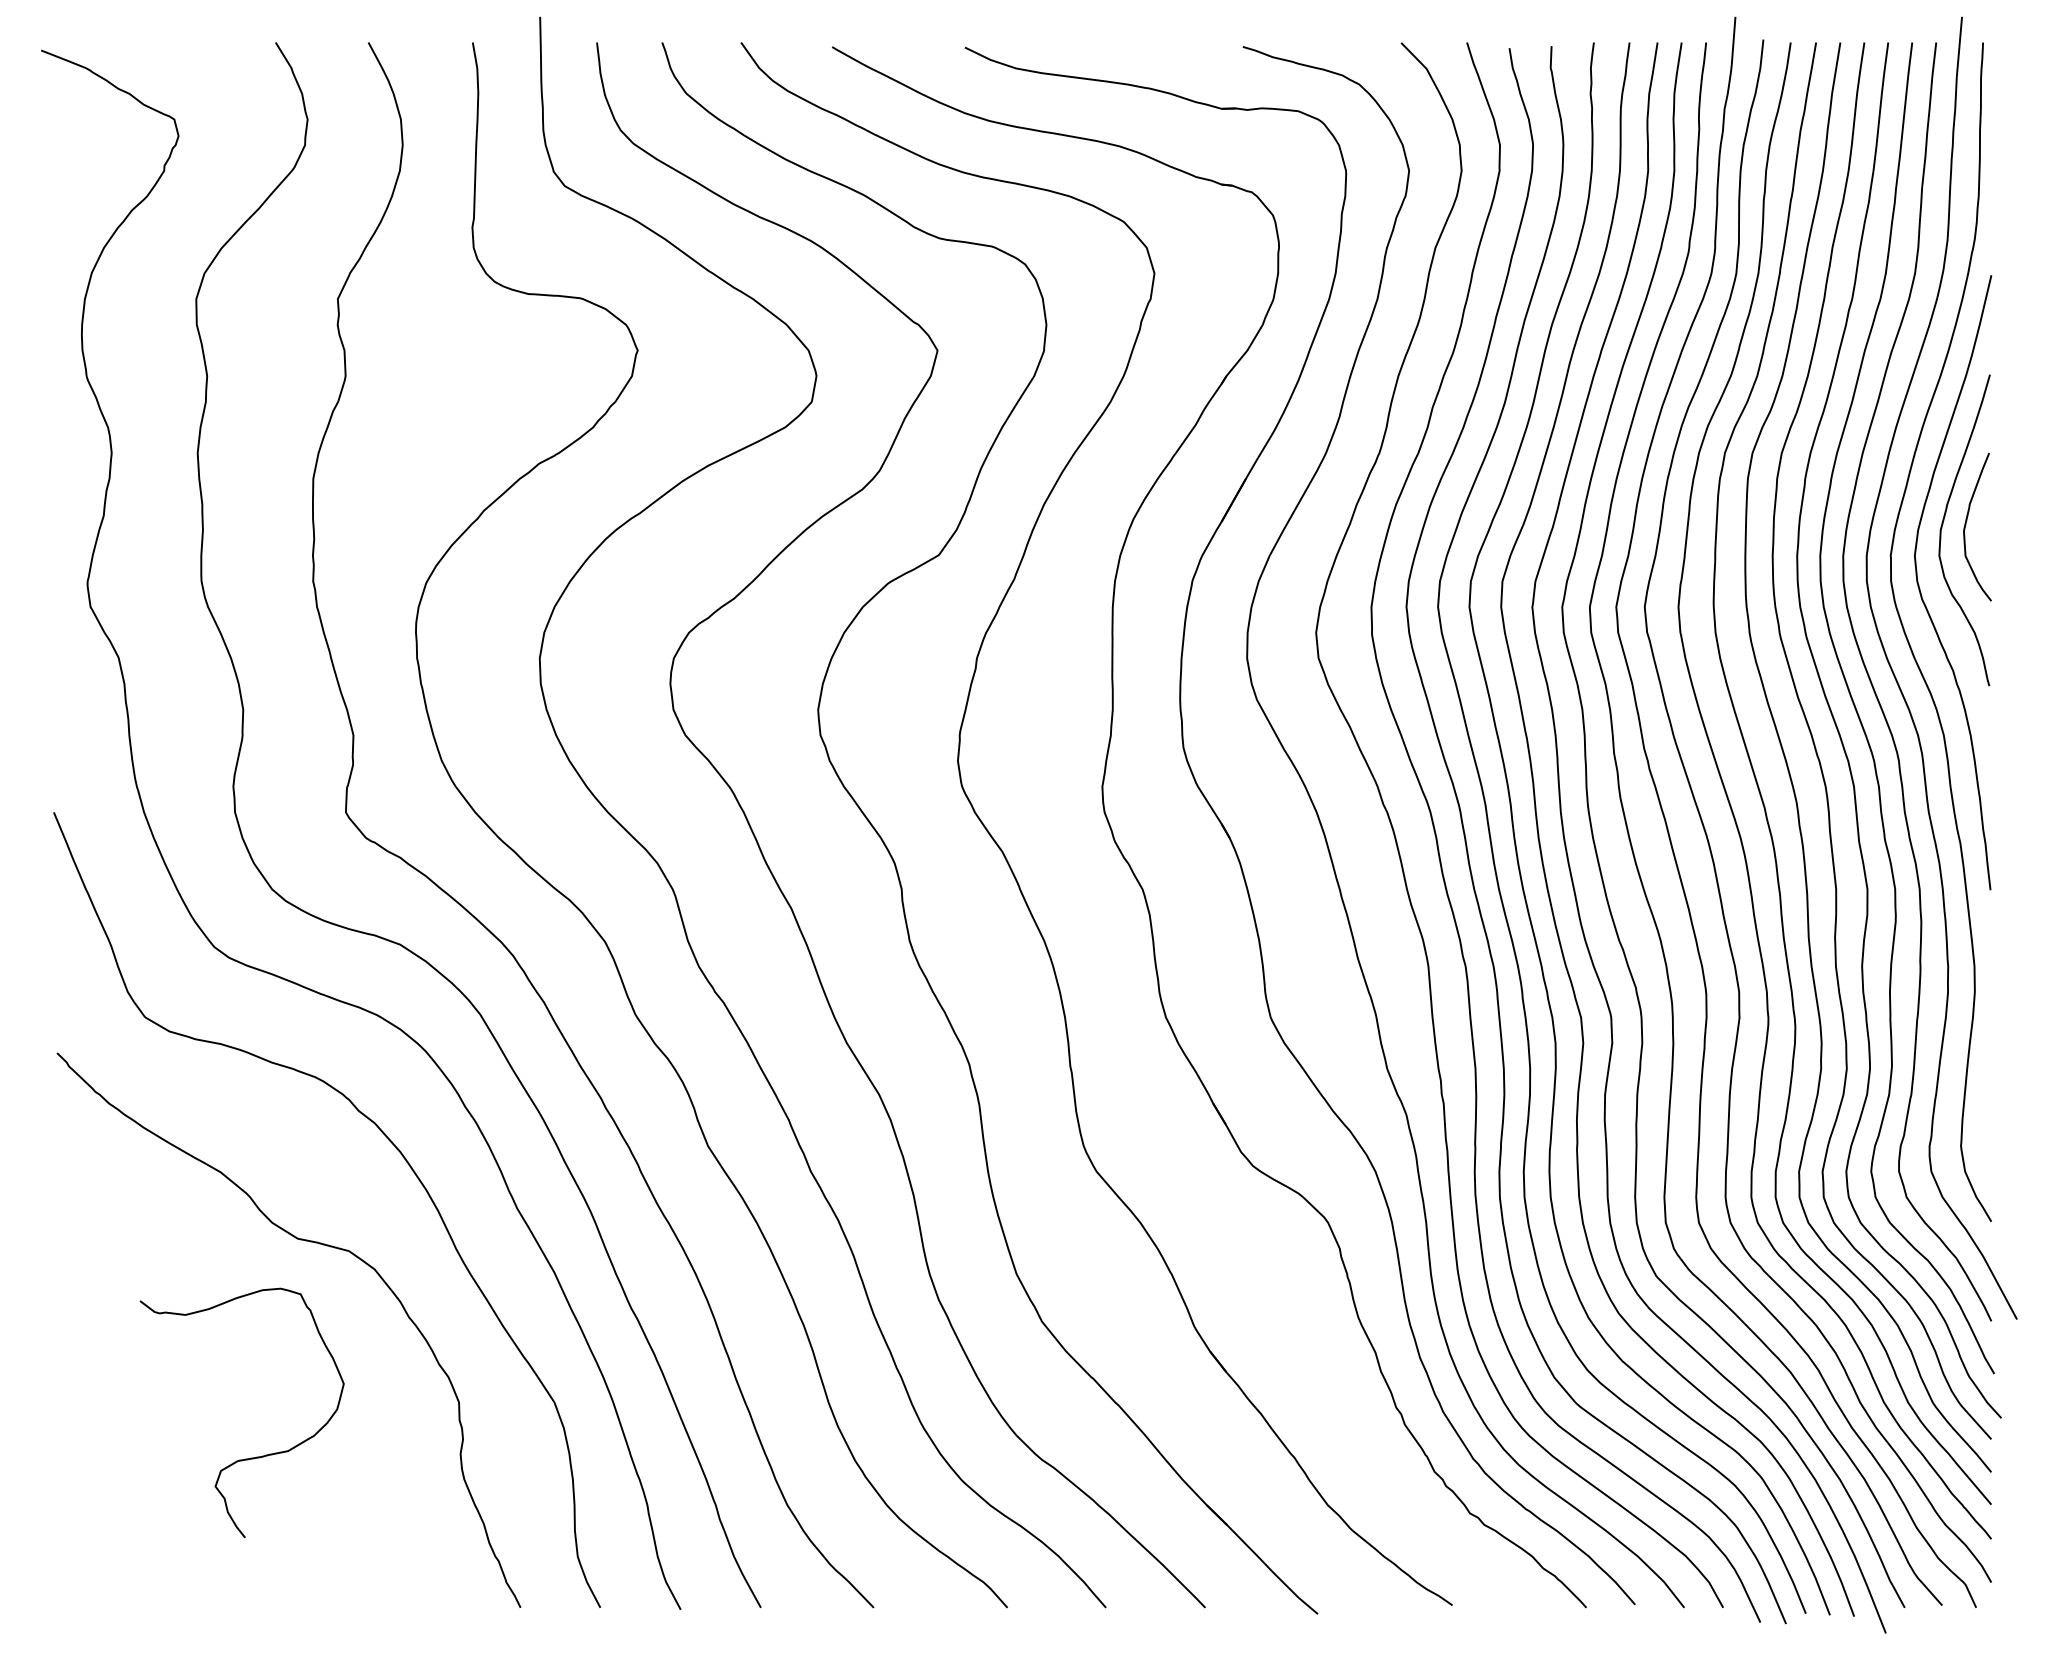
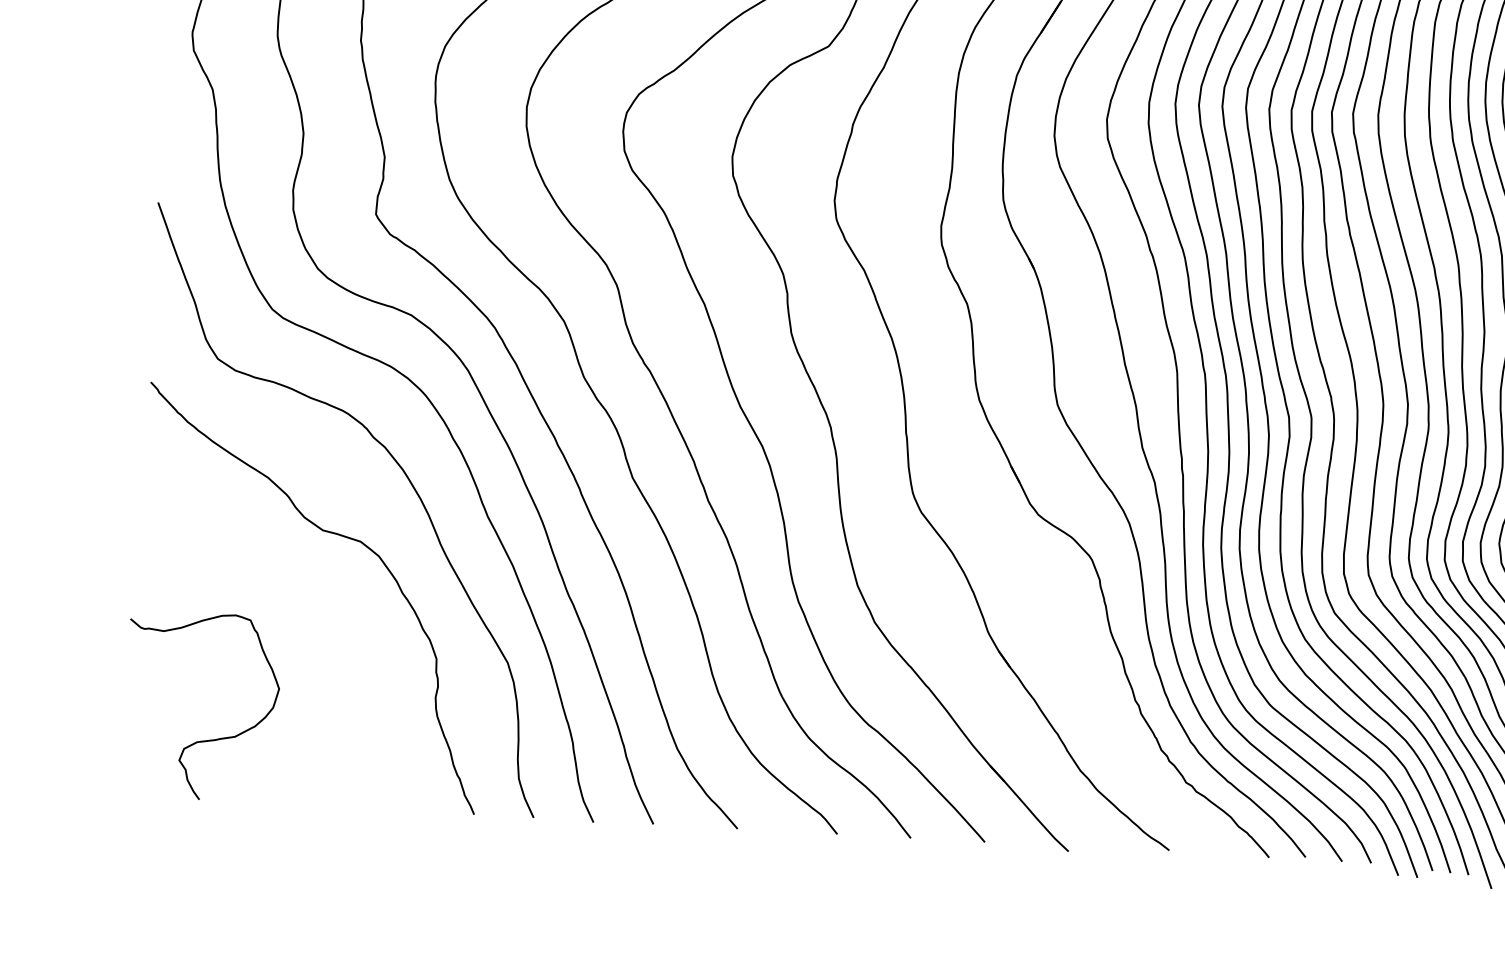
curve: (250, 1457) -> (206, 740), moved

